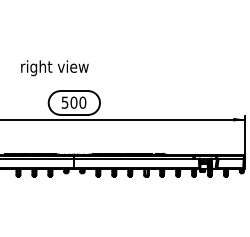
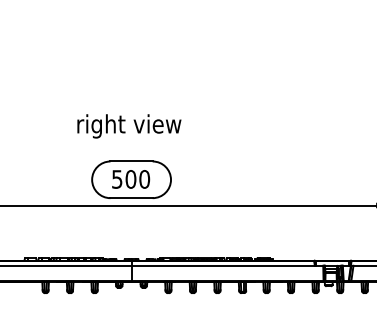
text: (54, 68) -> (128, 126), moved

